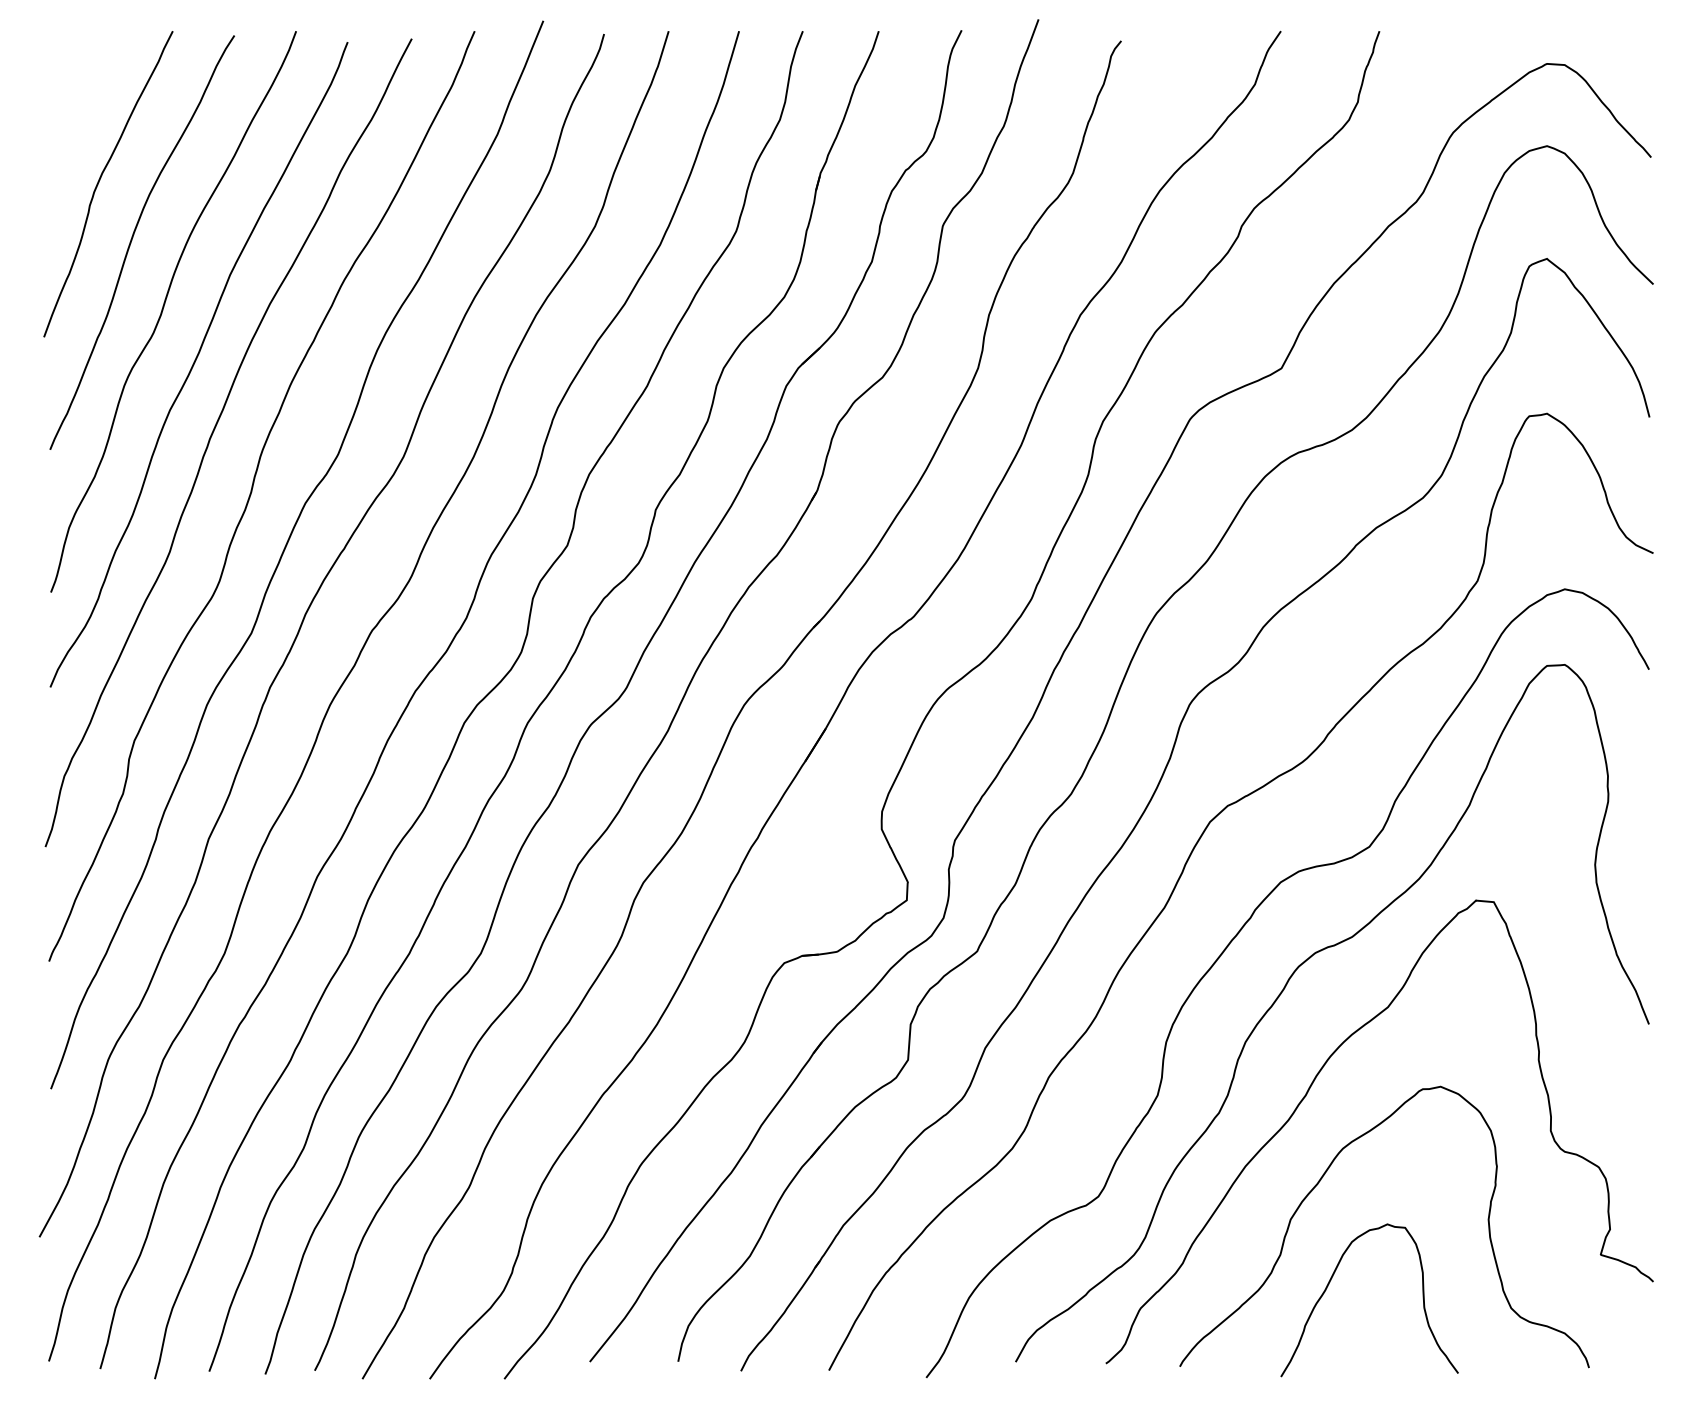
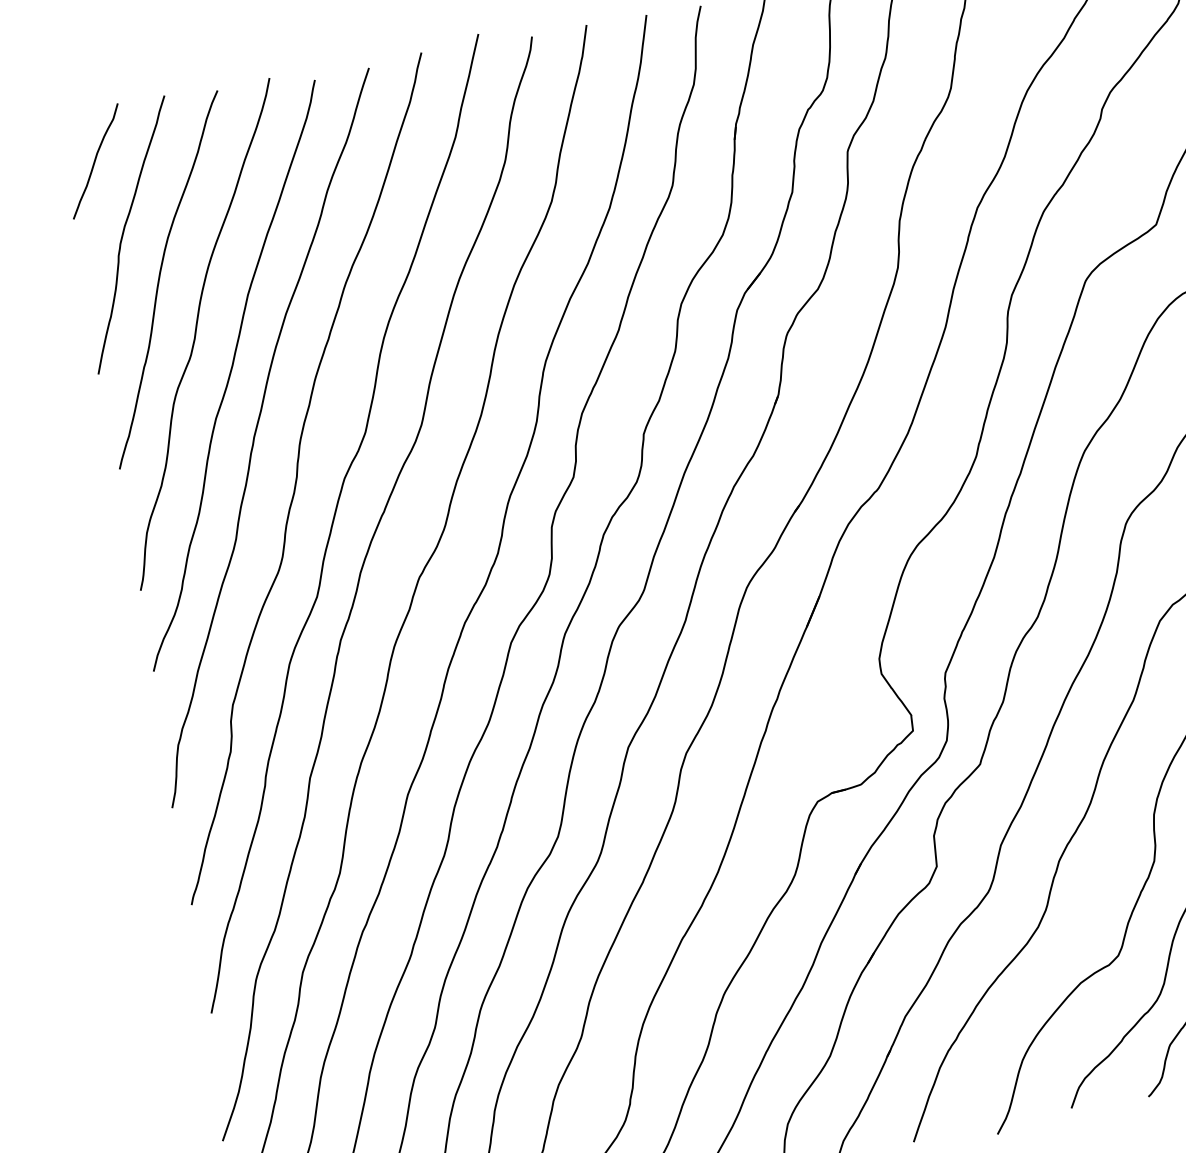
curve: (81, 93) -> (95, 161), added

